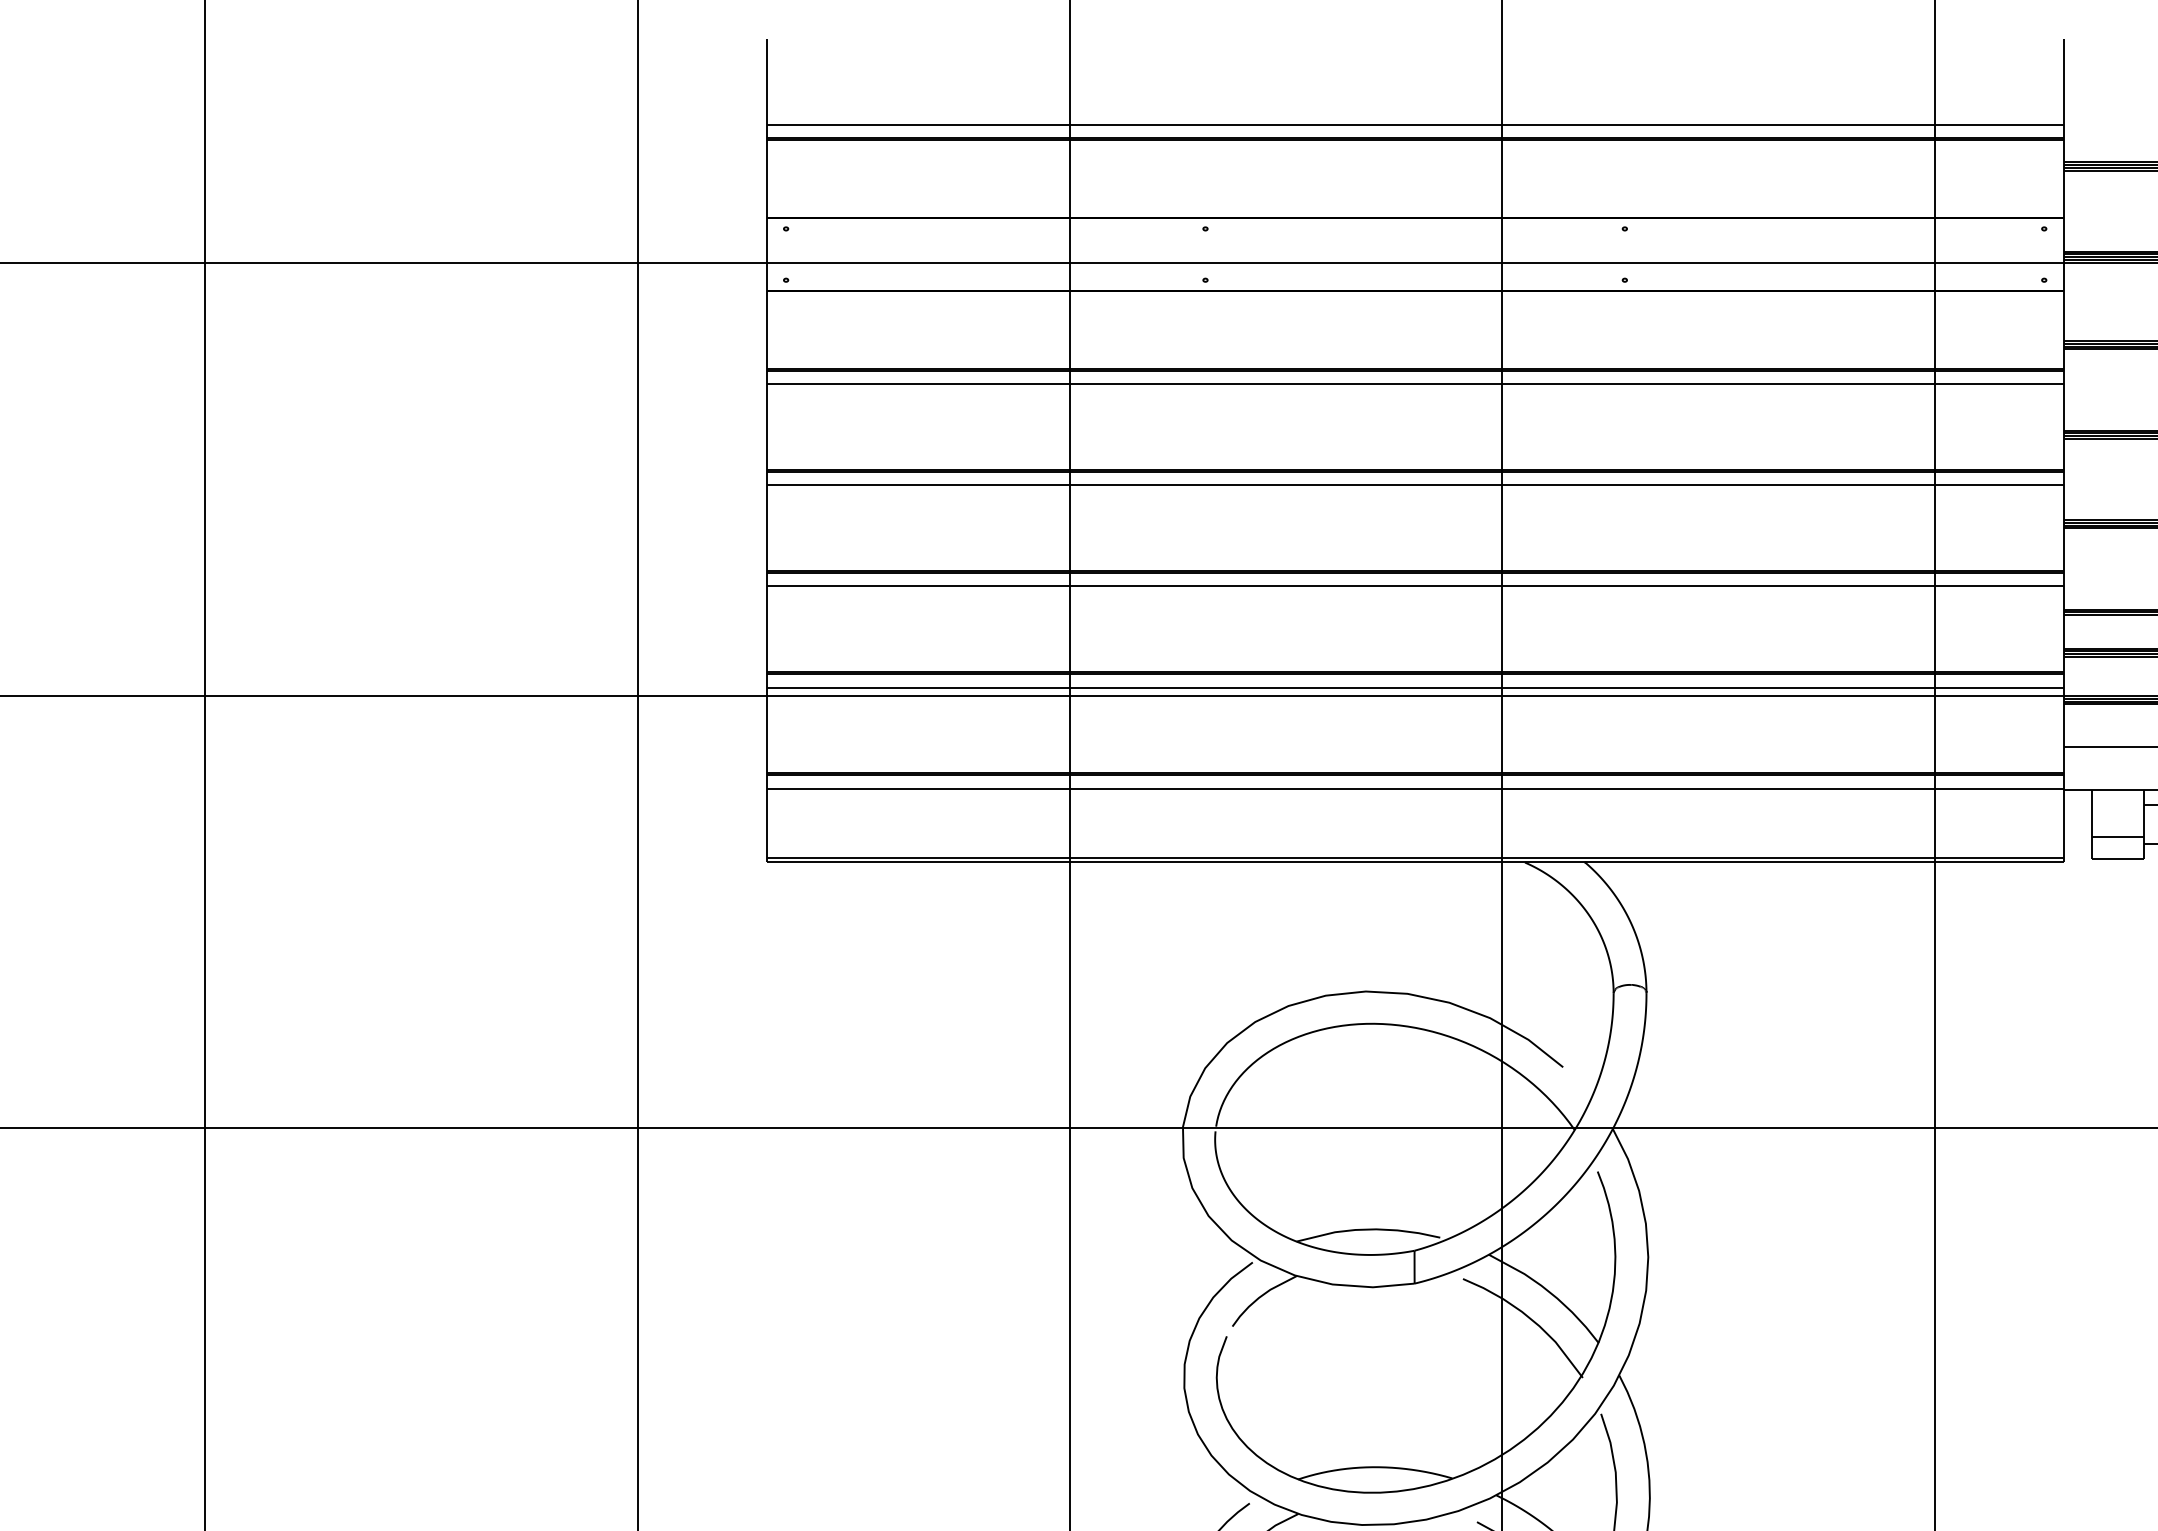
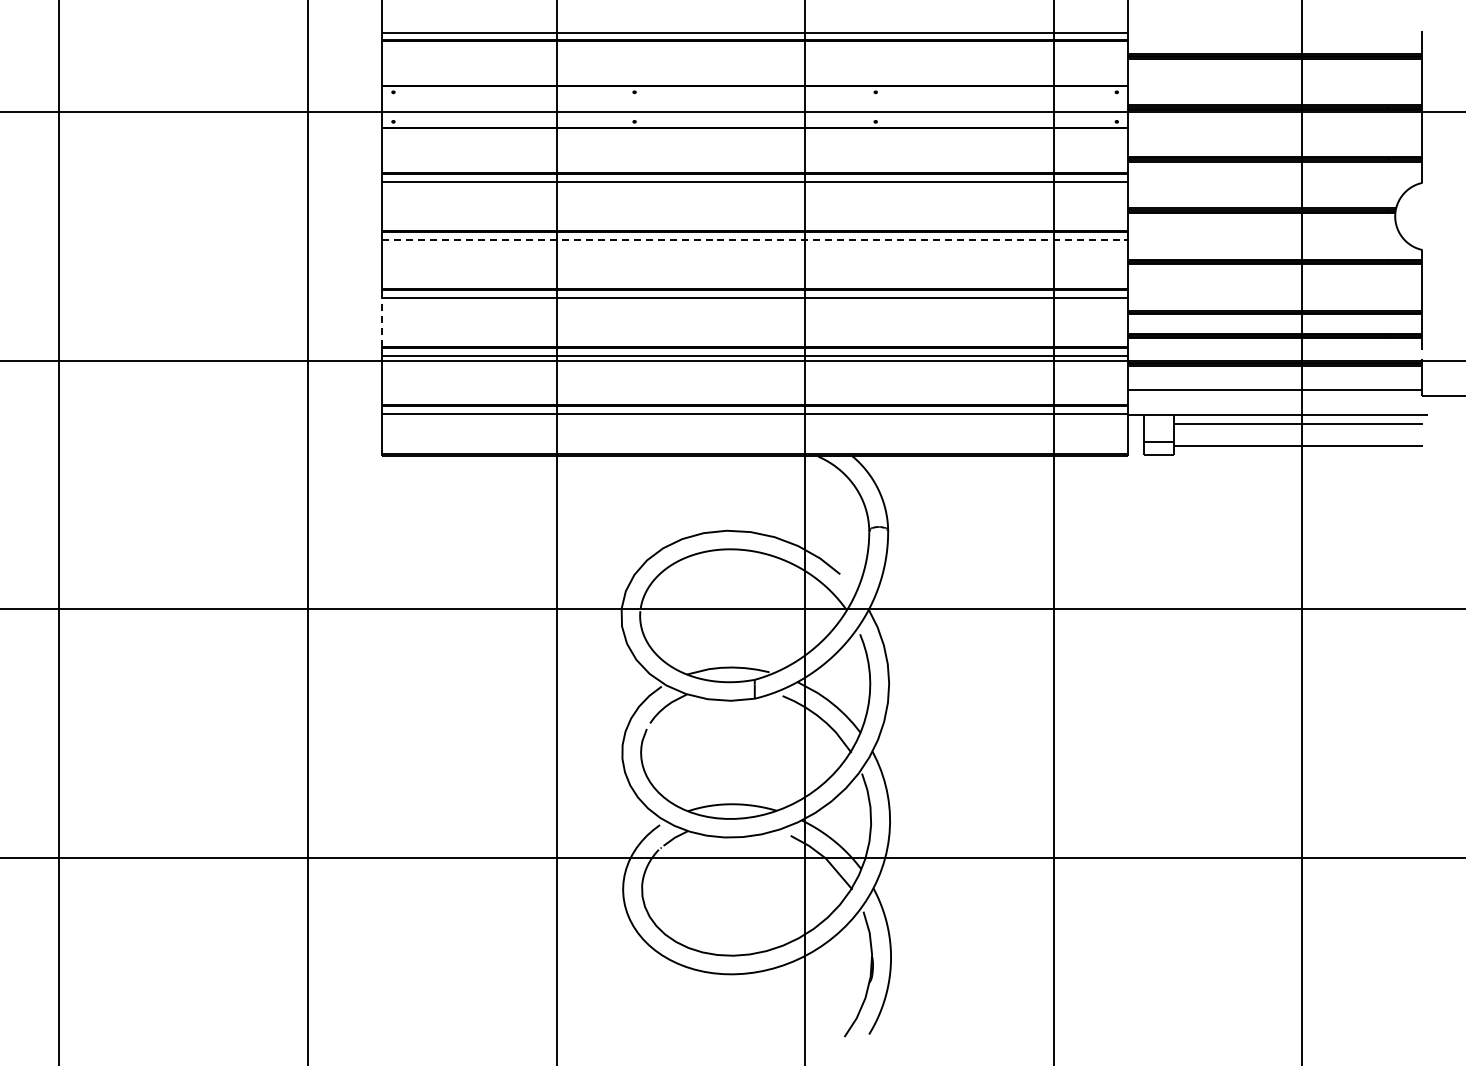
line: (1415, 484) -> (755, 239), solid -> dashed
line: (767, 629) -> (382, 322), solid -> dashed

